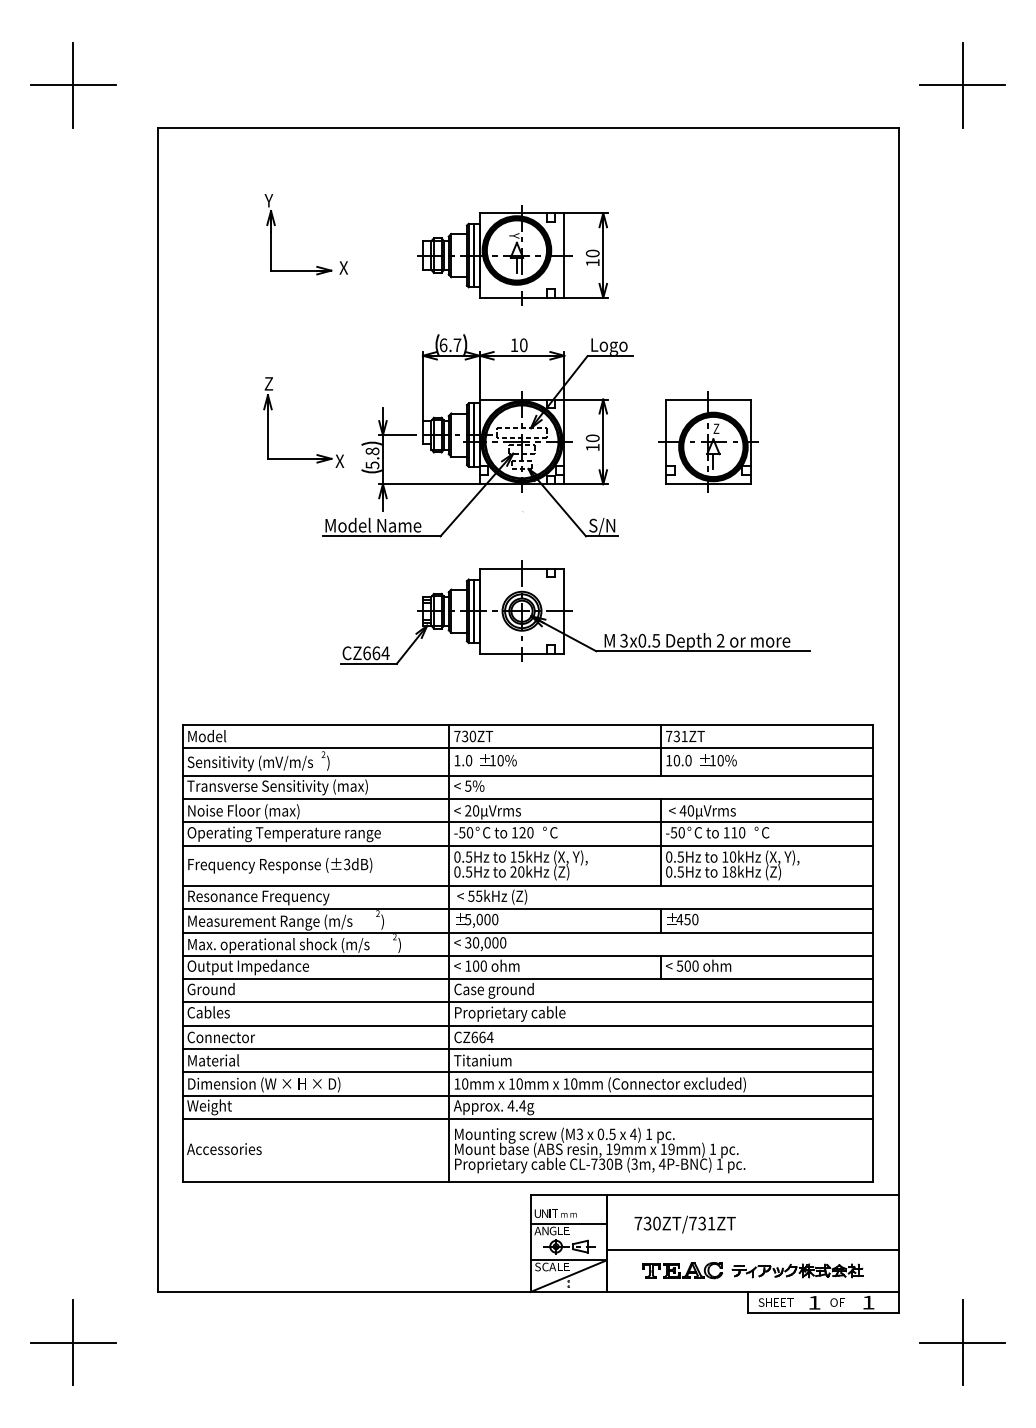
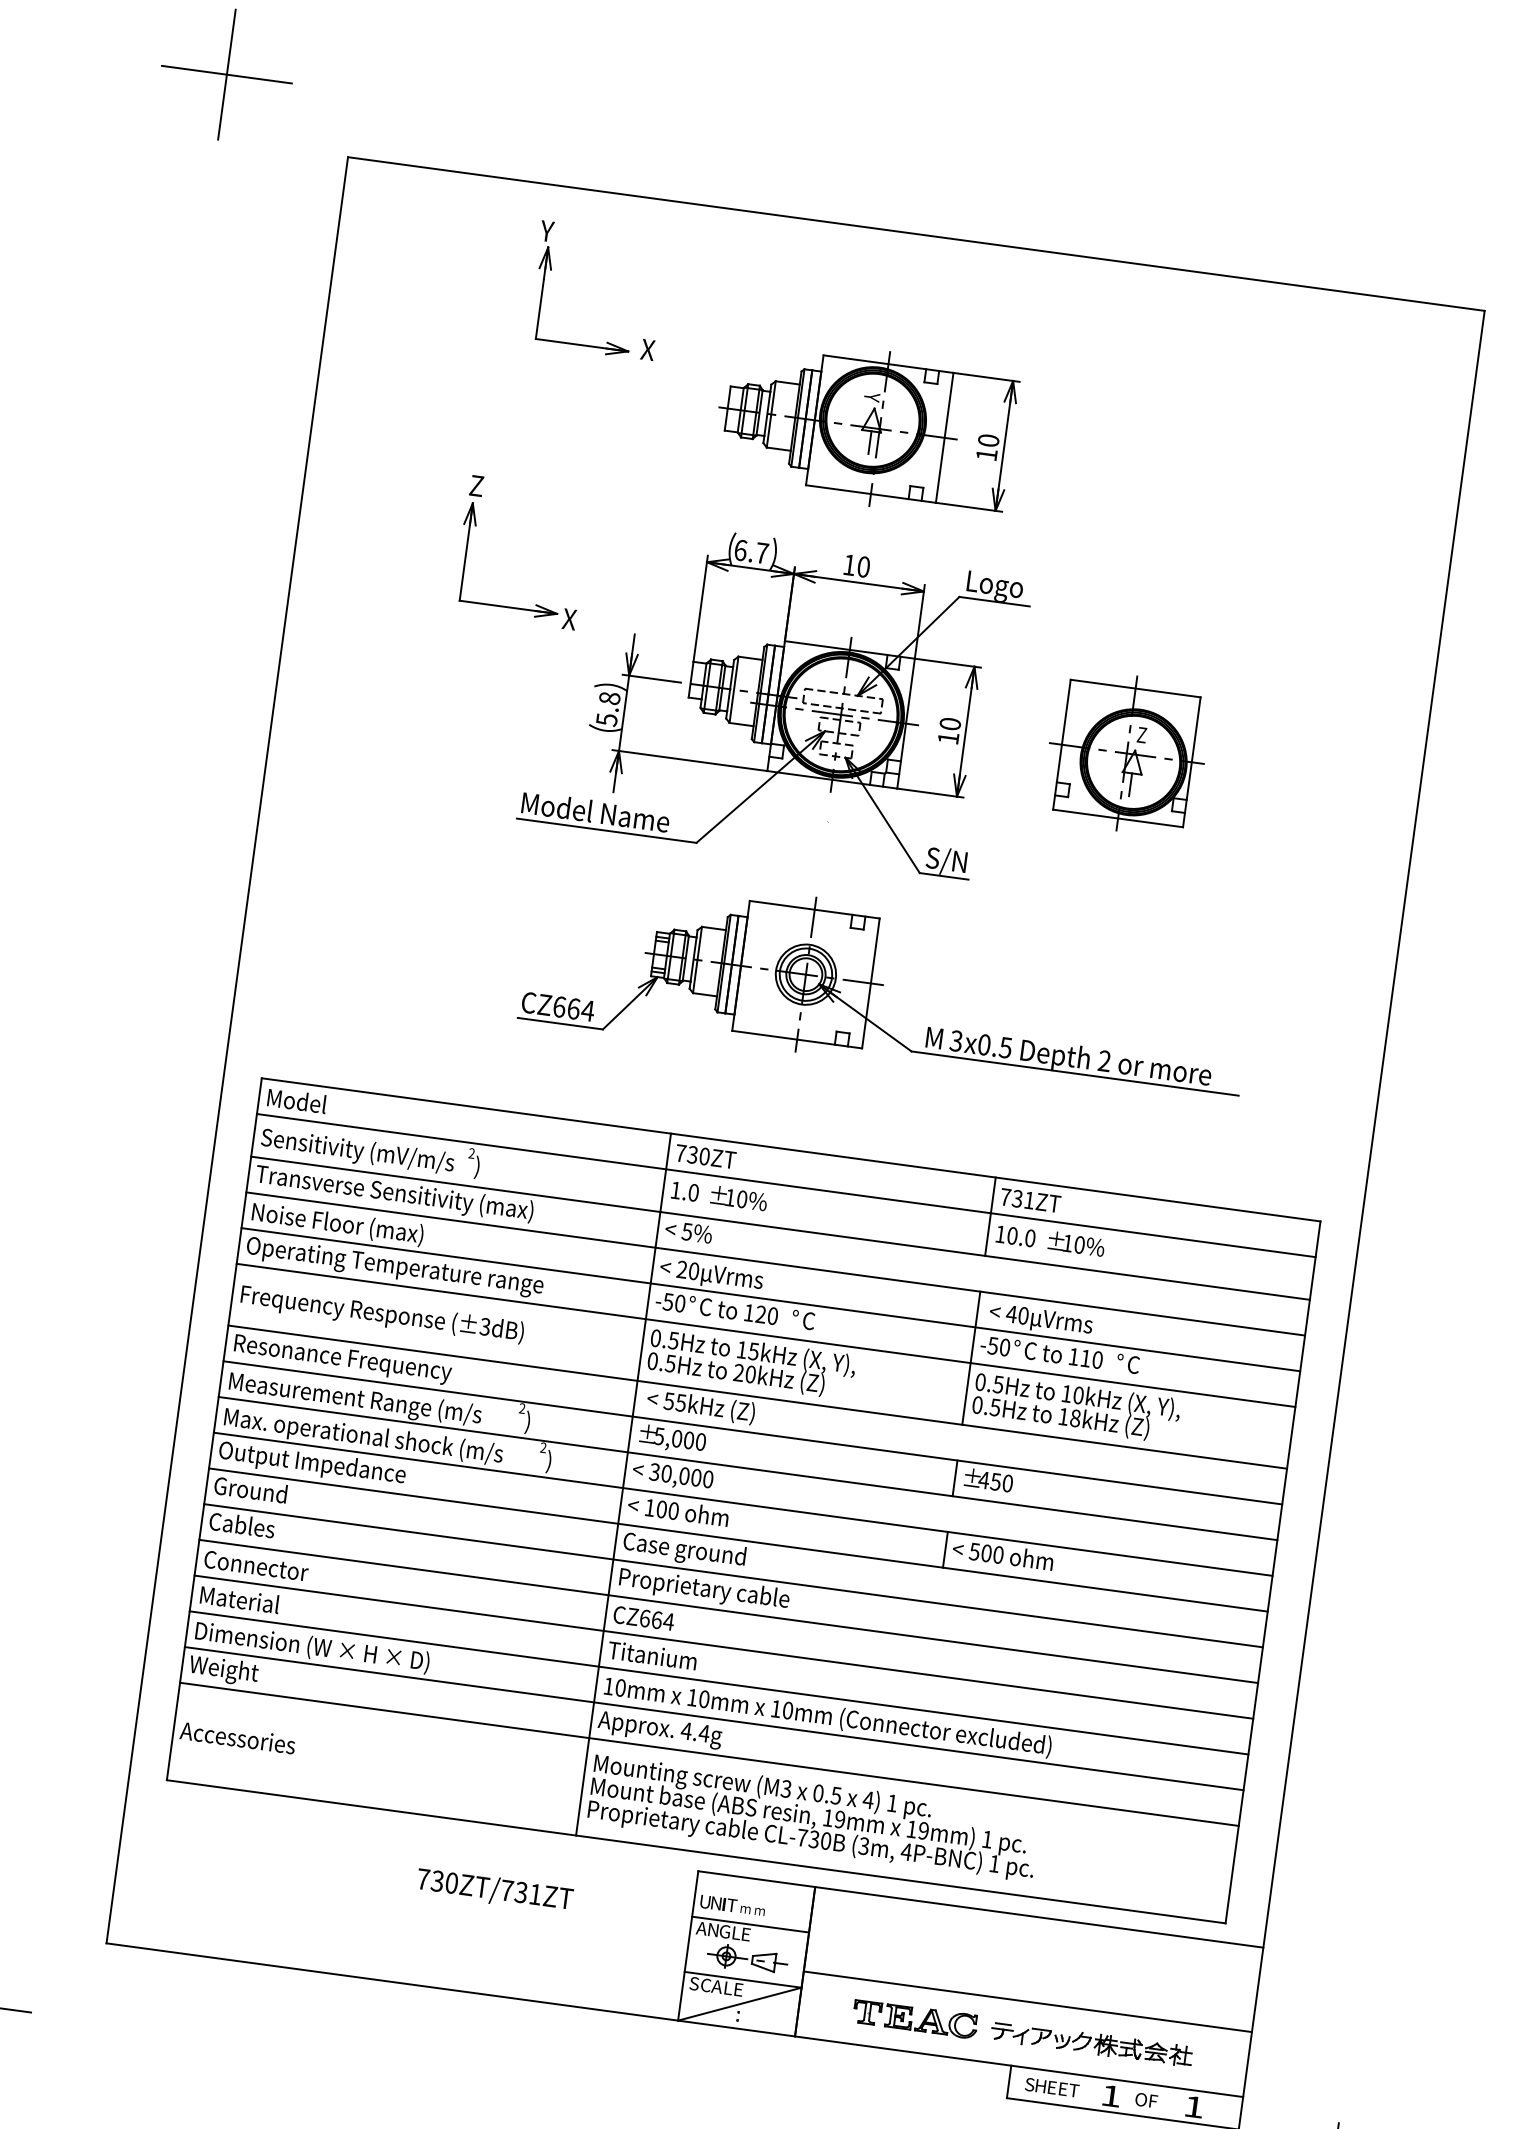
part: (275, 225) -> (552, 270), moved
part: (272, 409) -> (476, 526), moved
text: (684, 1224) -> (493, 1890), moved

